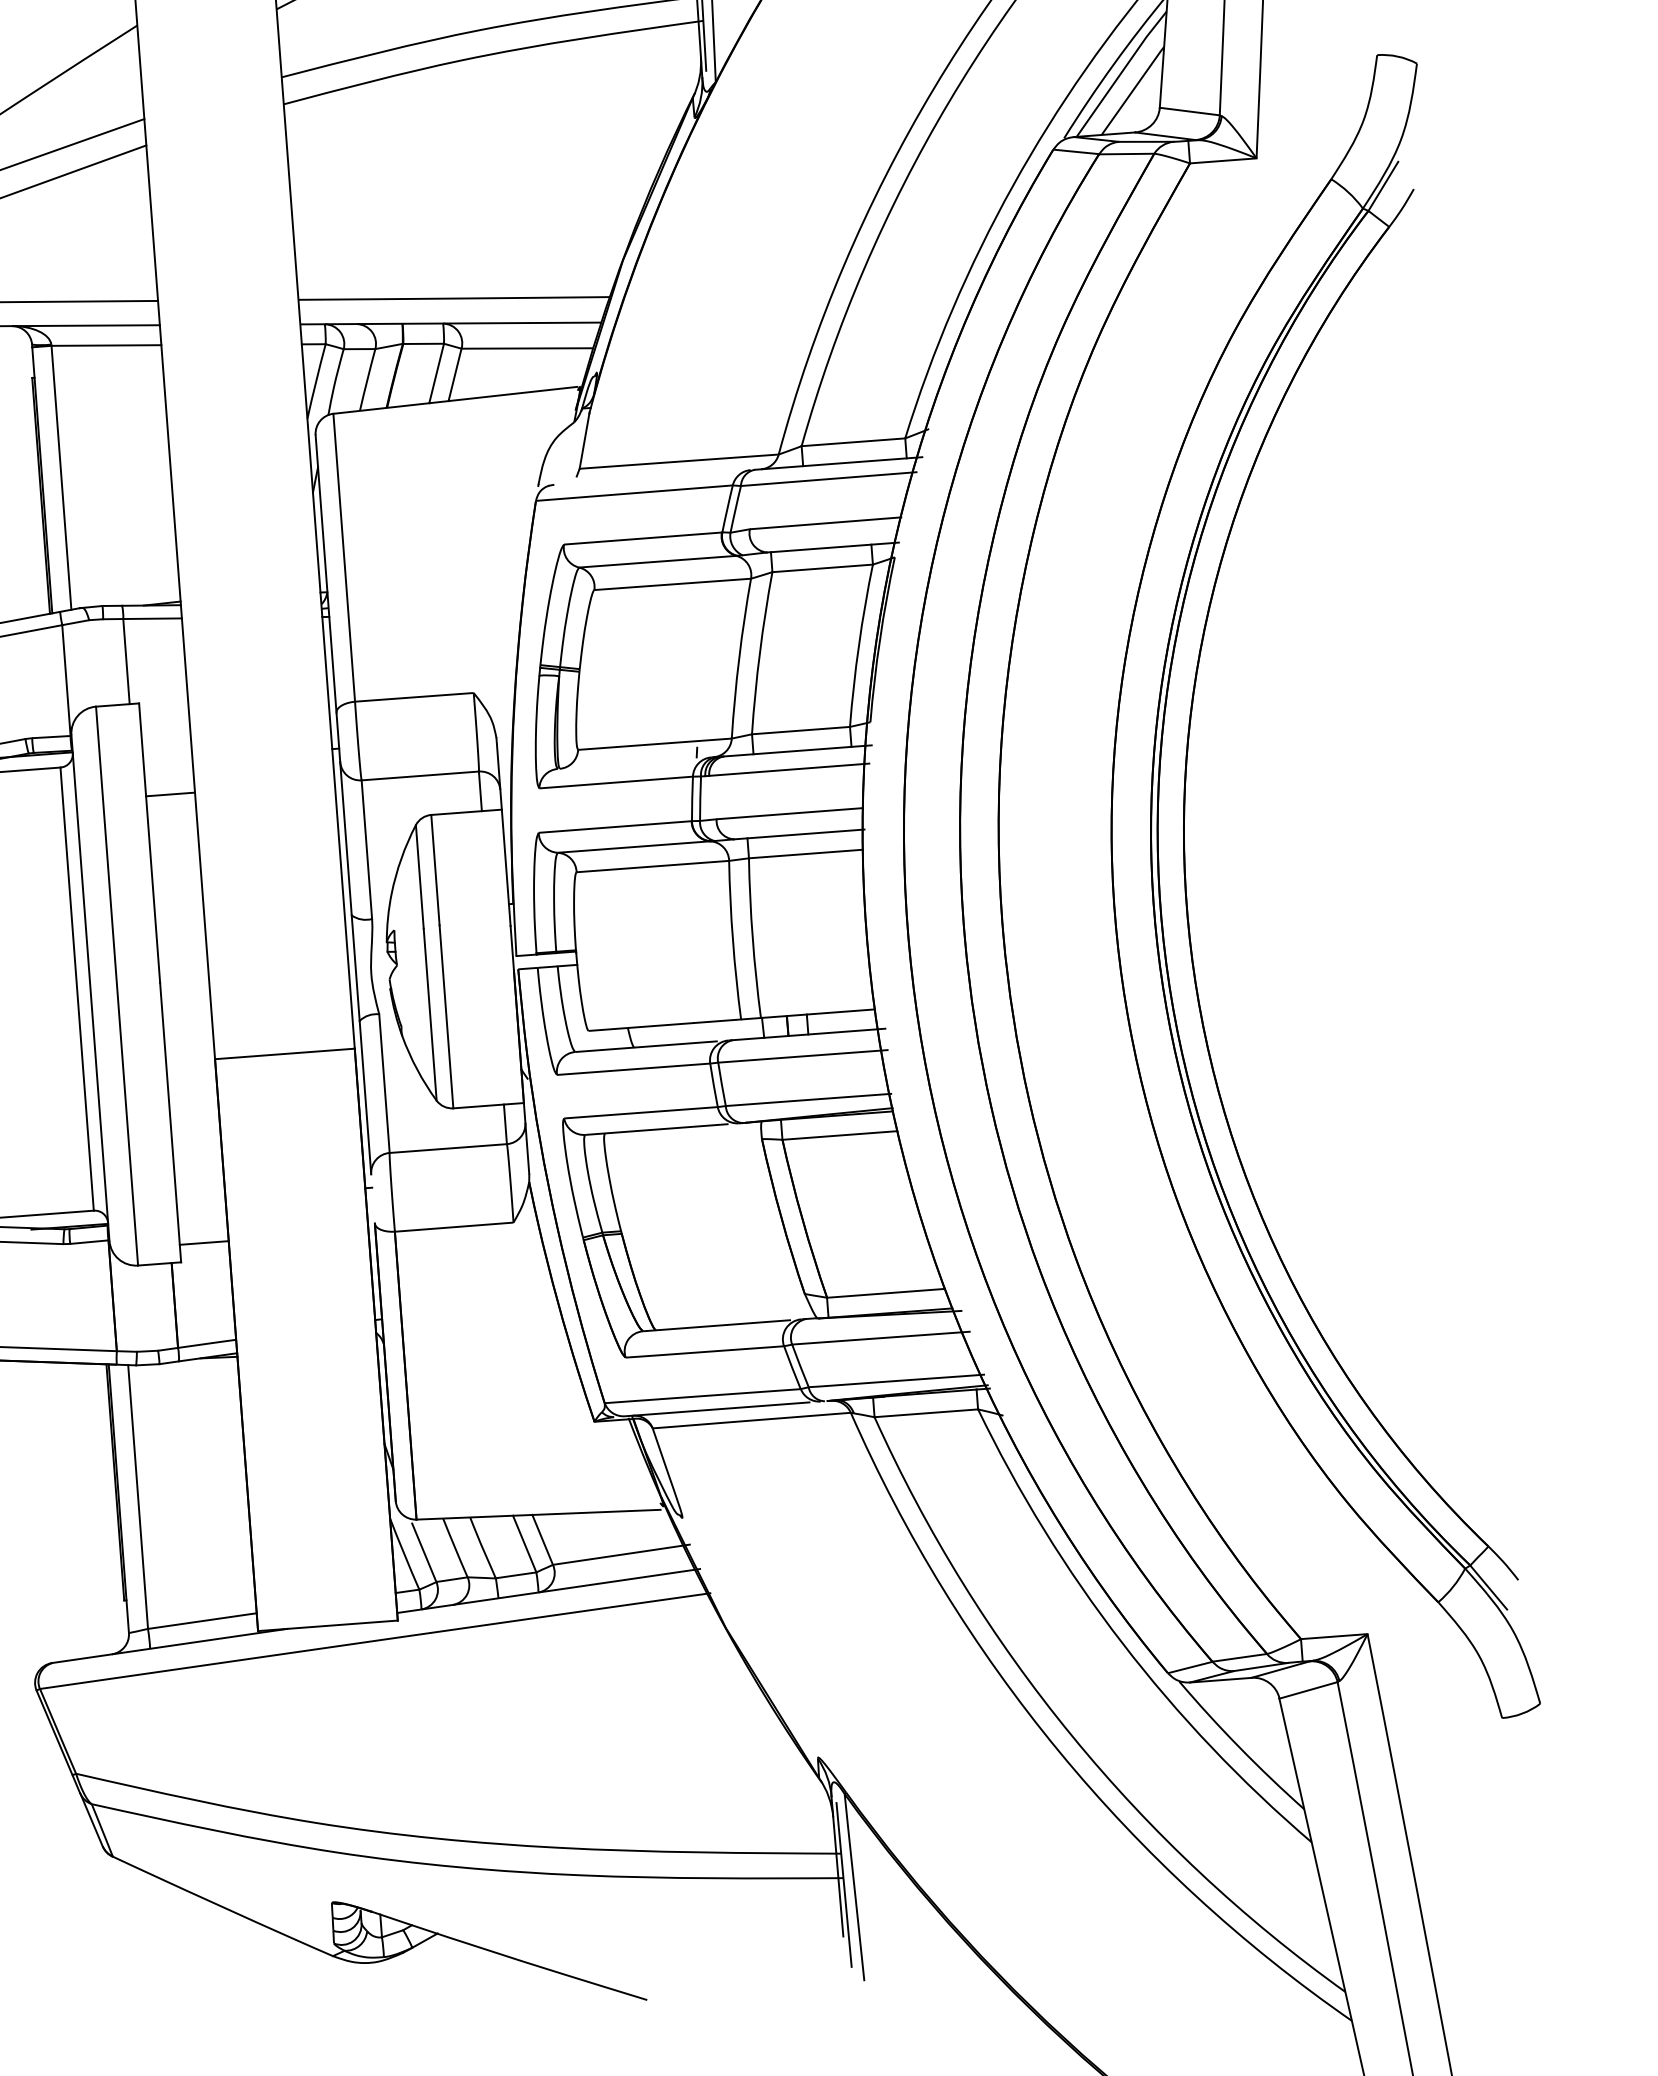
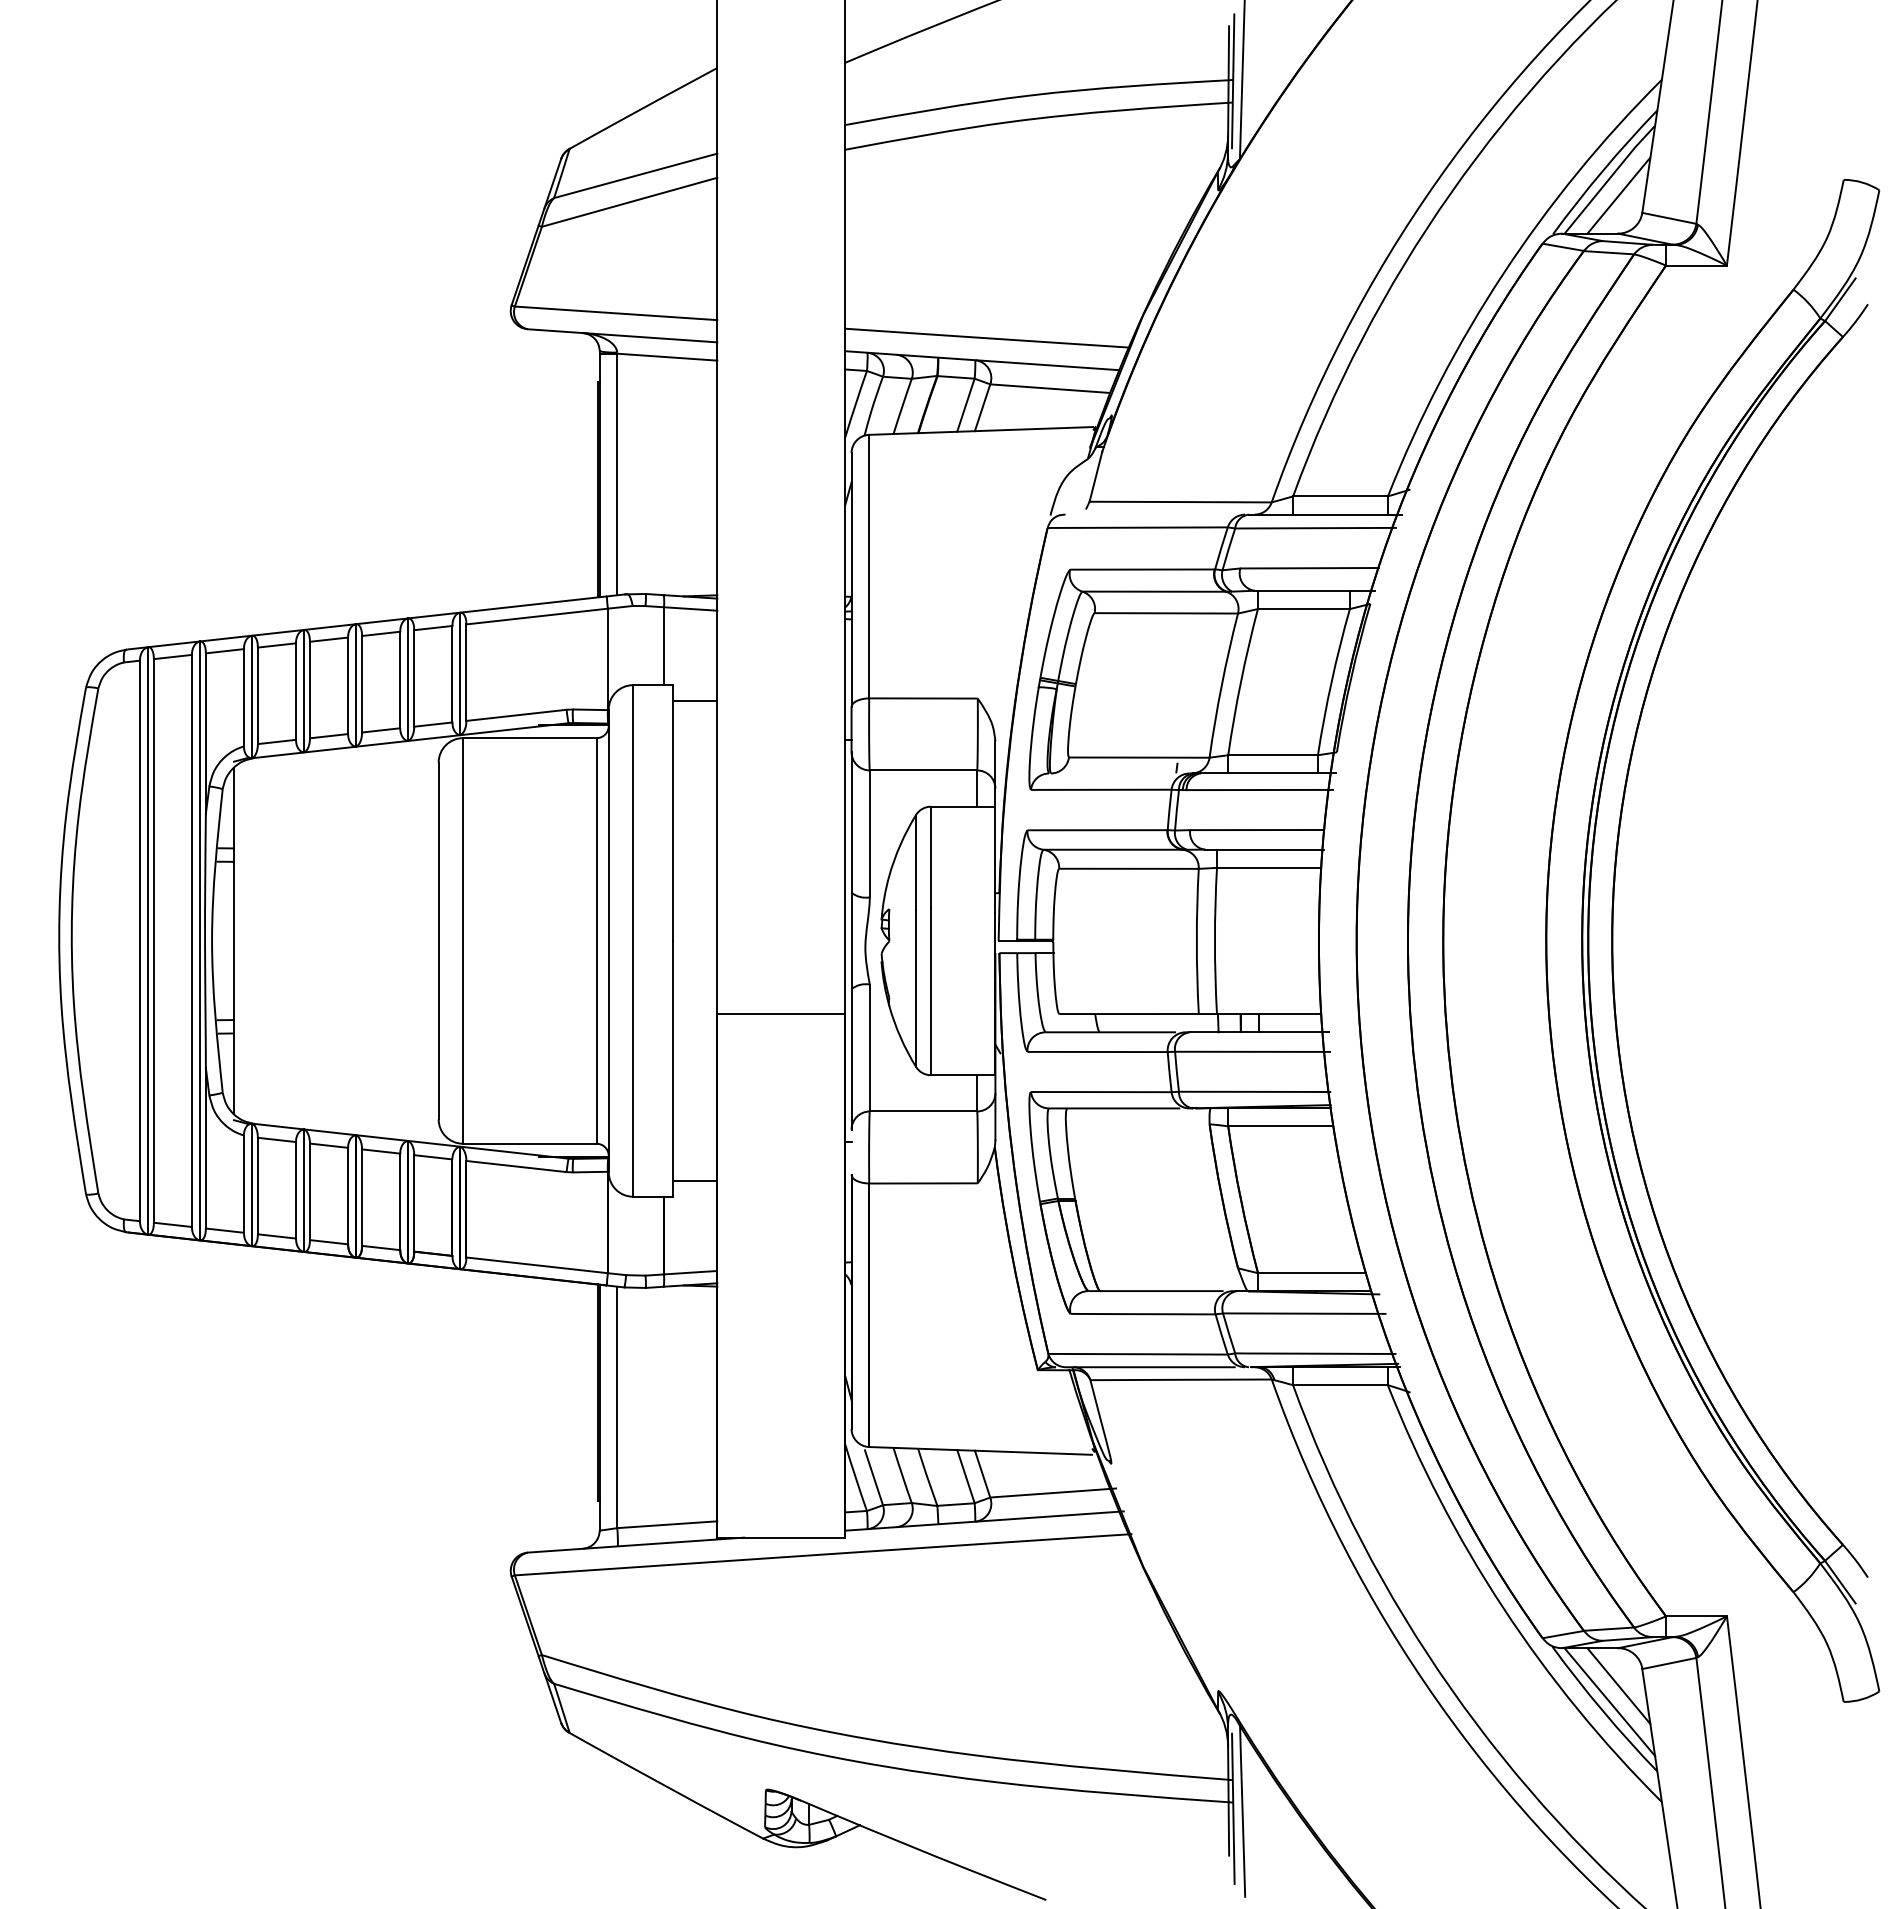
line: (170, 794) -> (694, 701), moved
line: (1254, 1719) -> (1618, 1686), added
line: (1246, 1736) -> (1609, 1701), added

